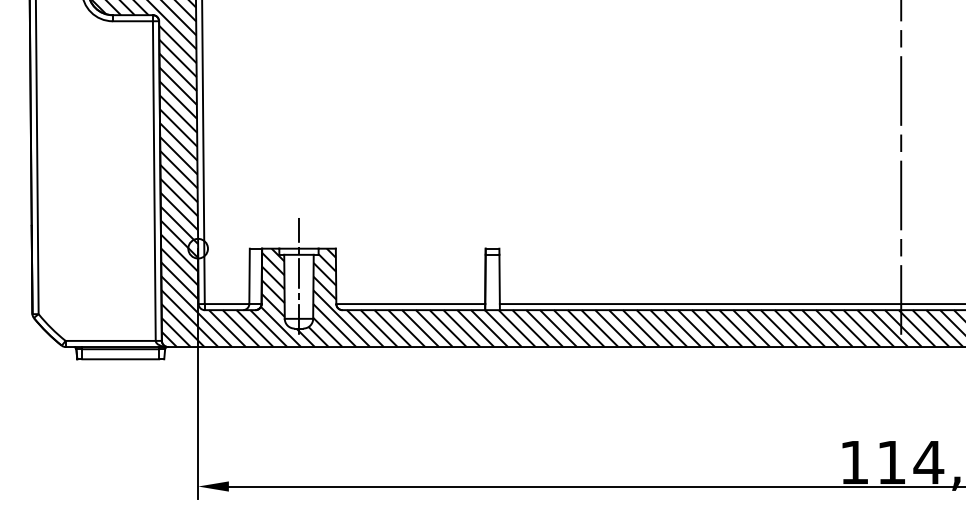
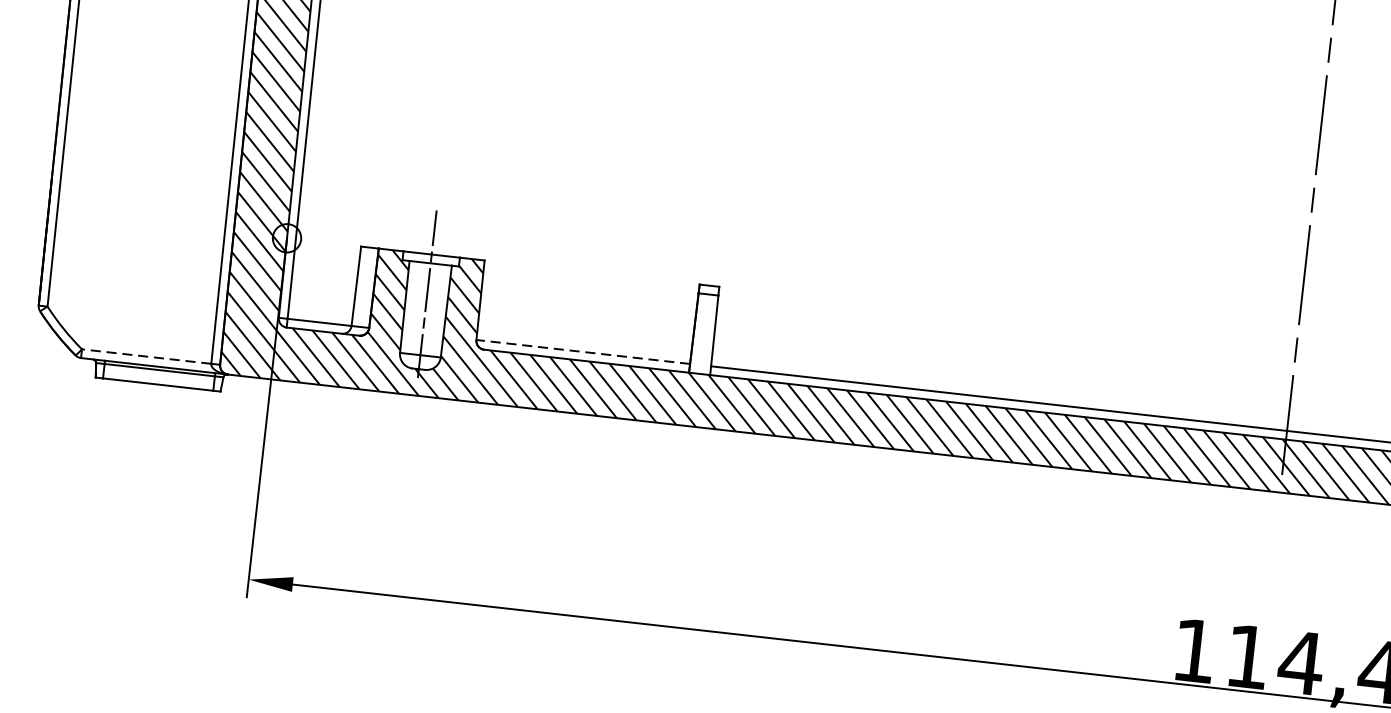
line: (410, 304) -> (582, 352), solid -> dashed
line: (110, 340) -> (146, 355), solid -> dashed

